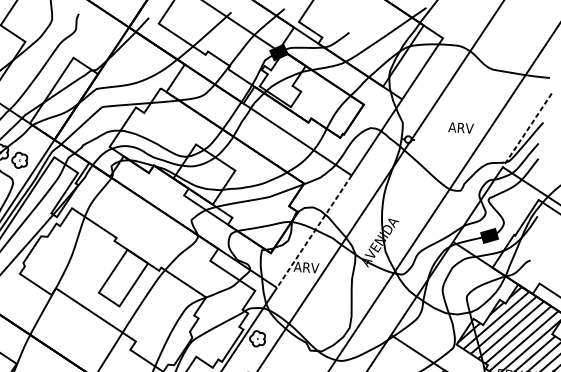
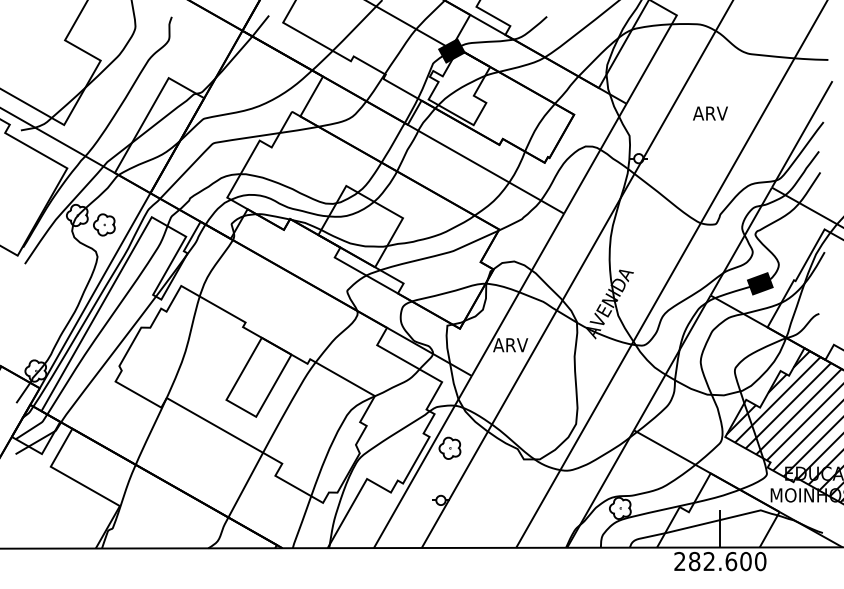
text: (461, 127) -> (710, 113), moved
line: (526, 130) -> (801, 134), dashed -> solid
line: (313, 232) -> (517, 295), dashed -> solid

